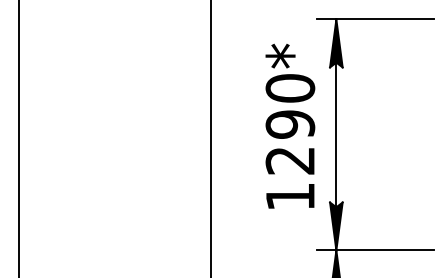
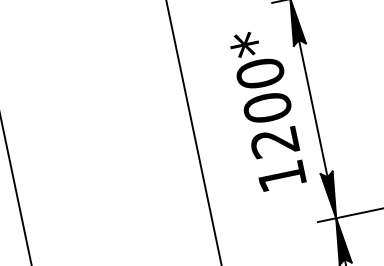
text: (290, 124) -> (267, 107), 1290* -> 1200*

